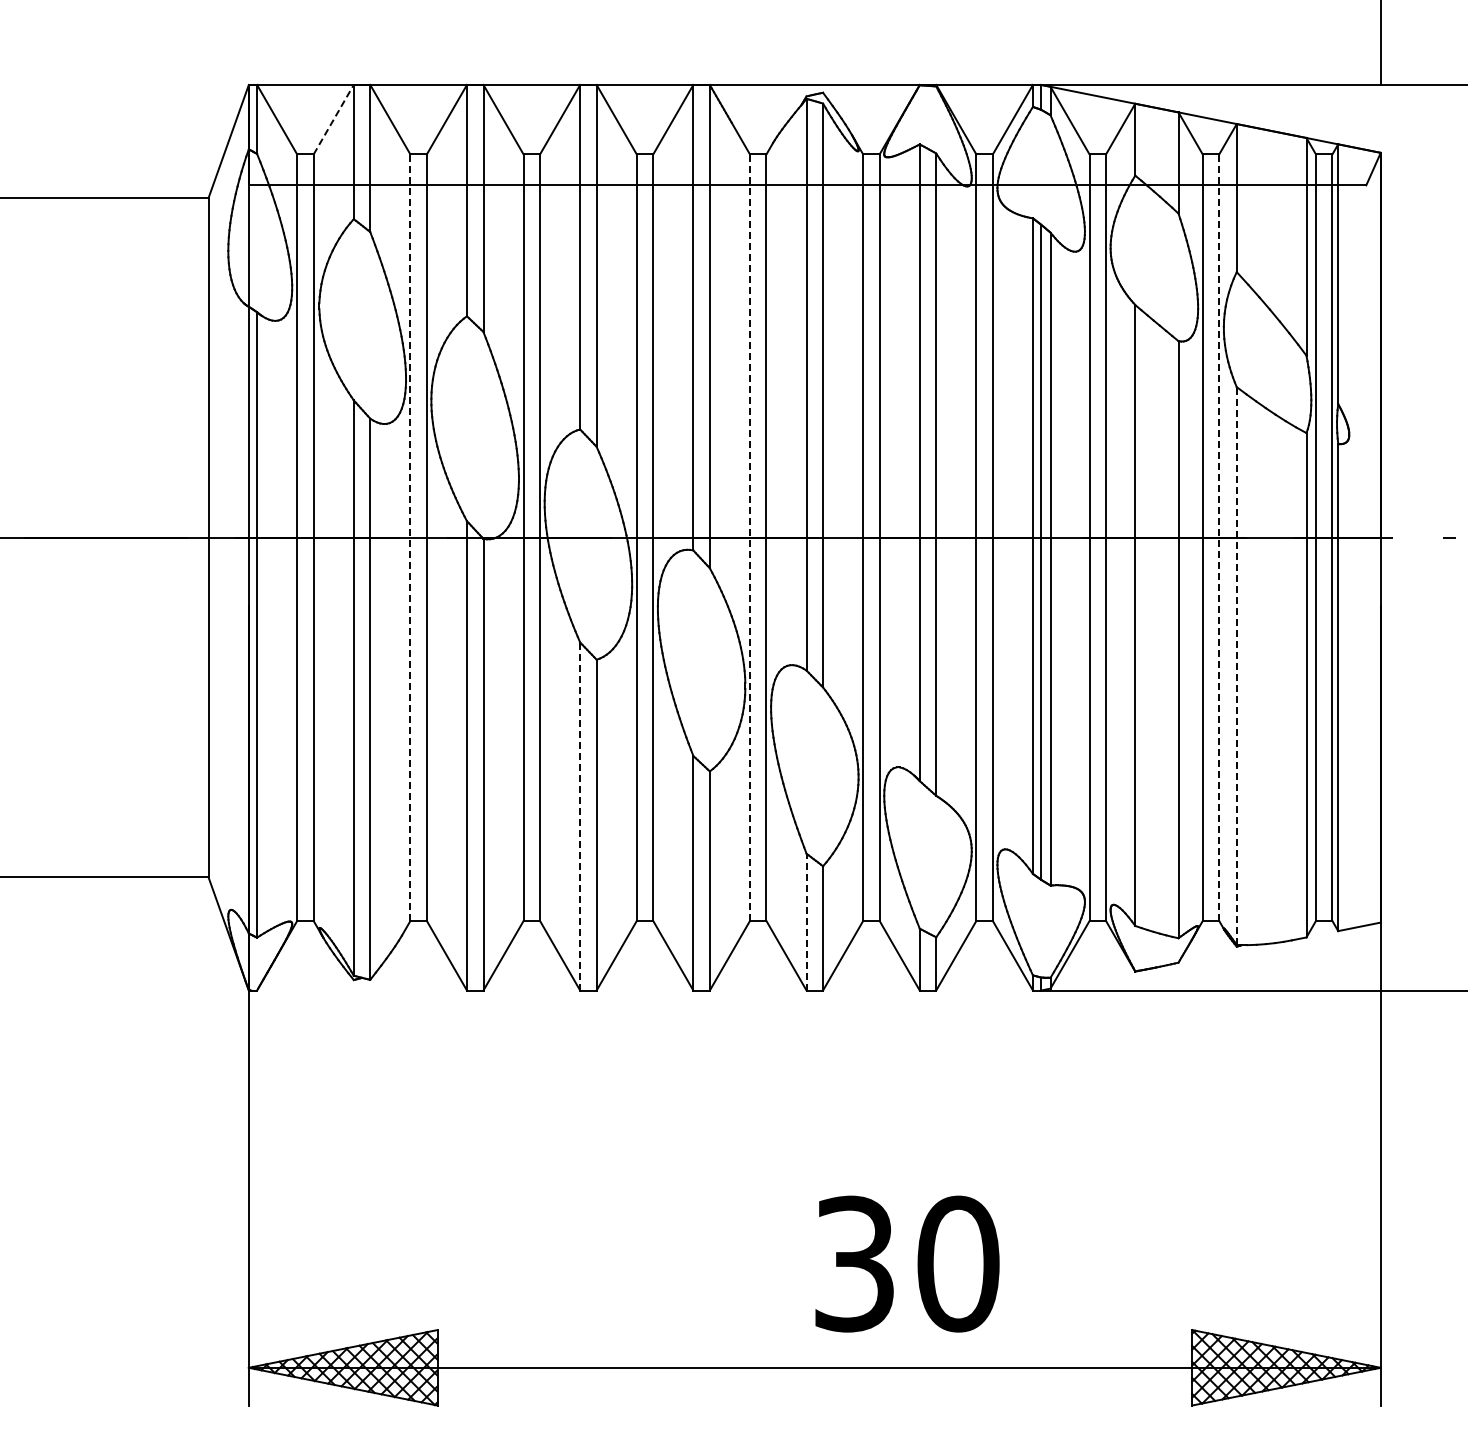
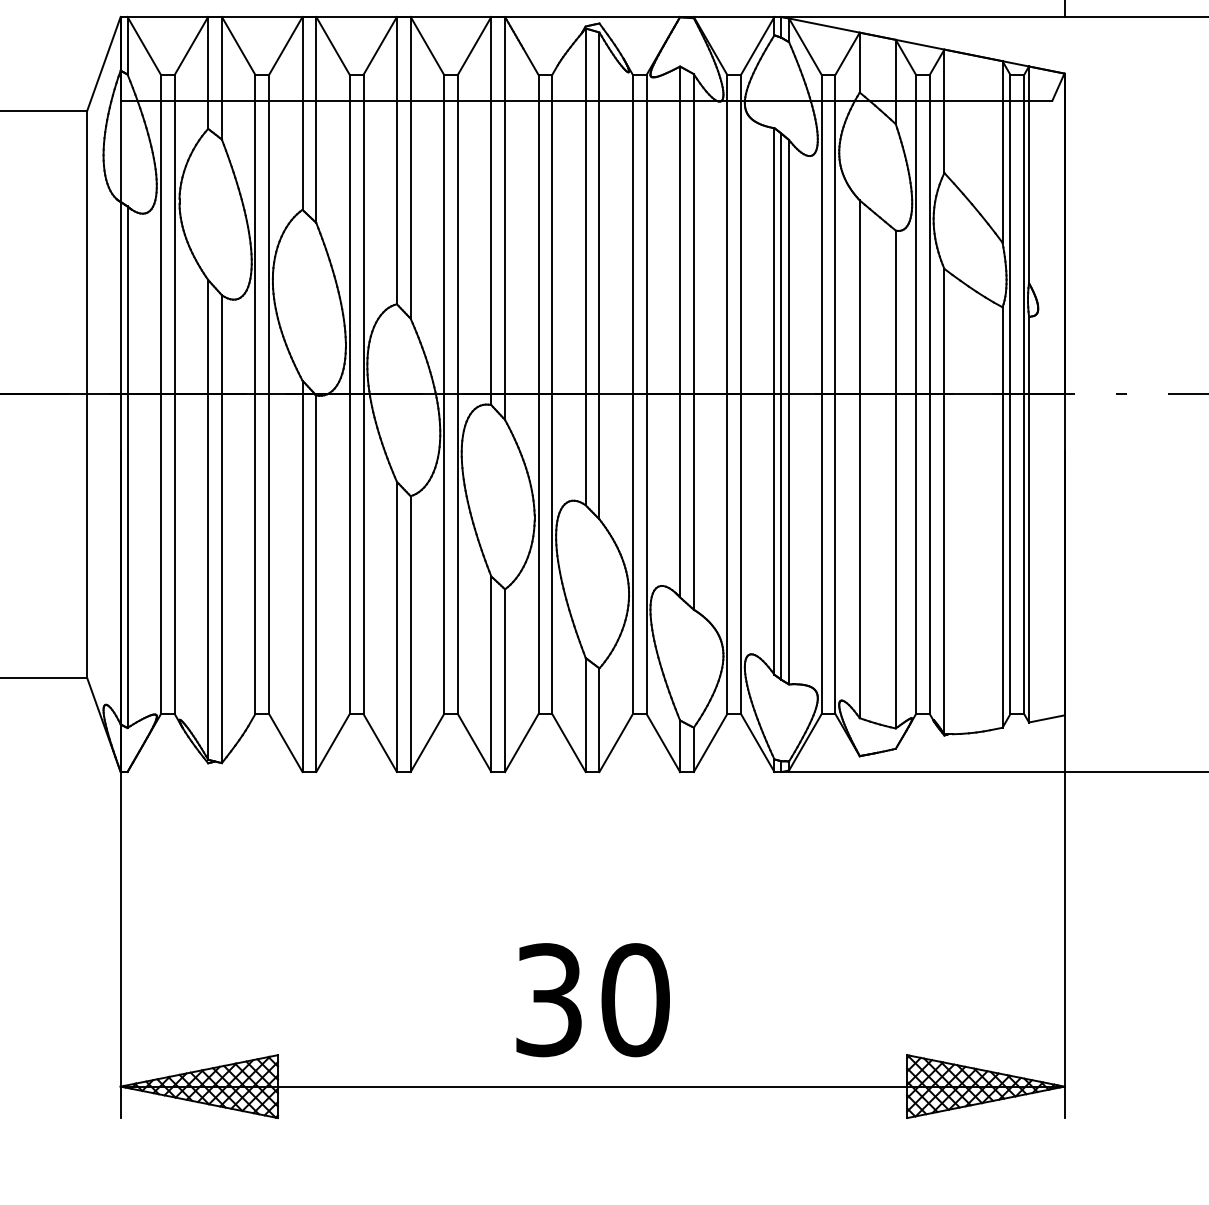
line: (333, 119) -> (191, 45), dashed -> solid
line: (410, 537) -> (255, 394), dashed -> solid
line: (749, 537) -> (538, 394), dashed -> solid
line: (1219, 537) -> (930, 394), dashed -> solid
line: (1236, 665) -> (944, 501), dashed -> solid
line: (580, 815) -> (397, 626), dashed -> solid
line: (806, 921) -> (585, 714), dashed -> solid
text: (907, 1263) -> (593, 999), moved

